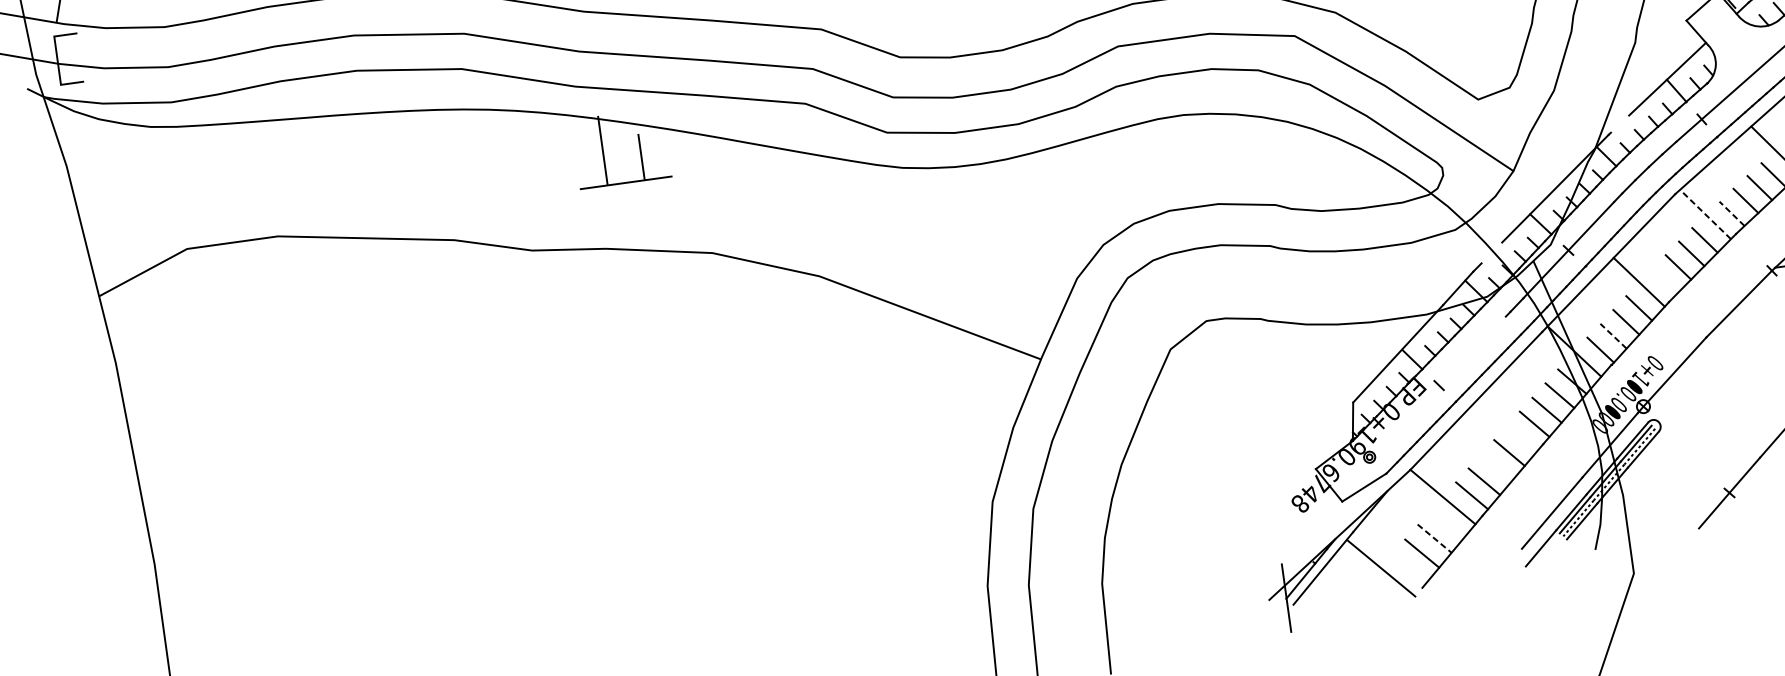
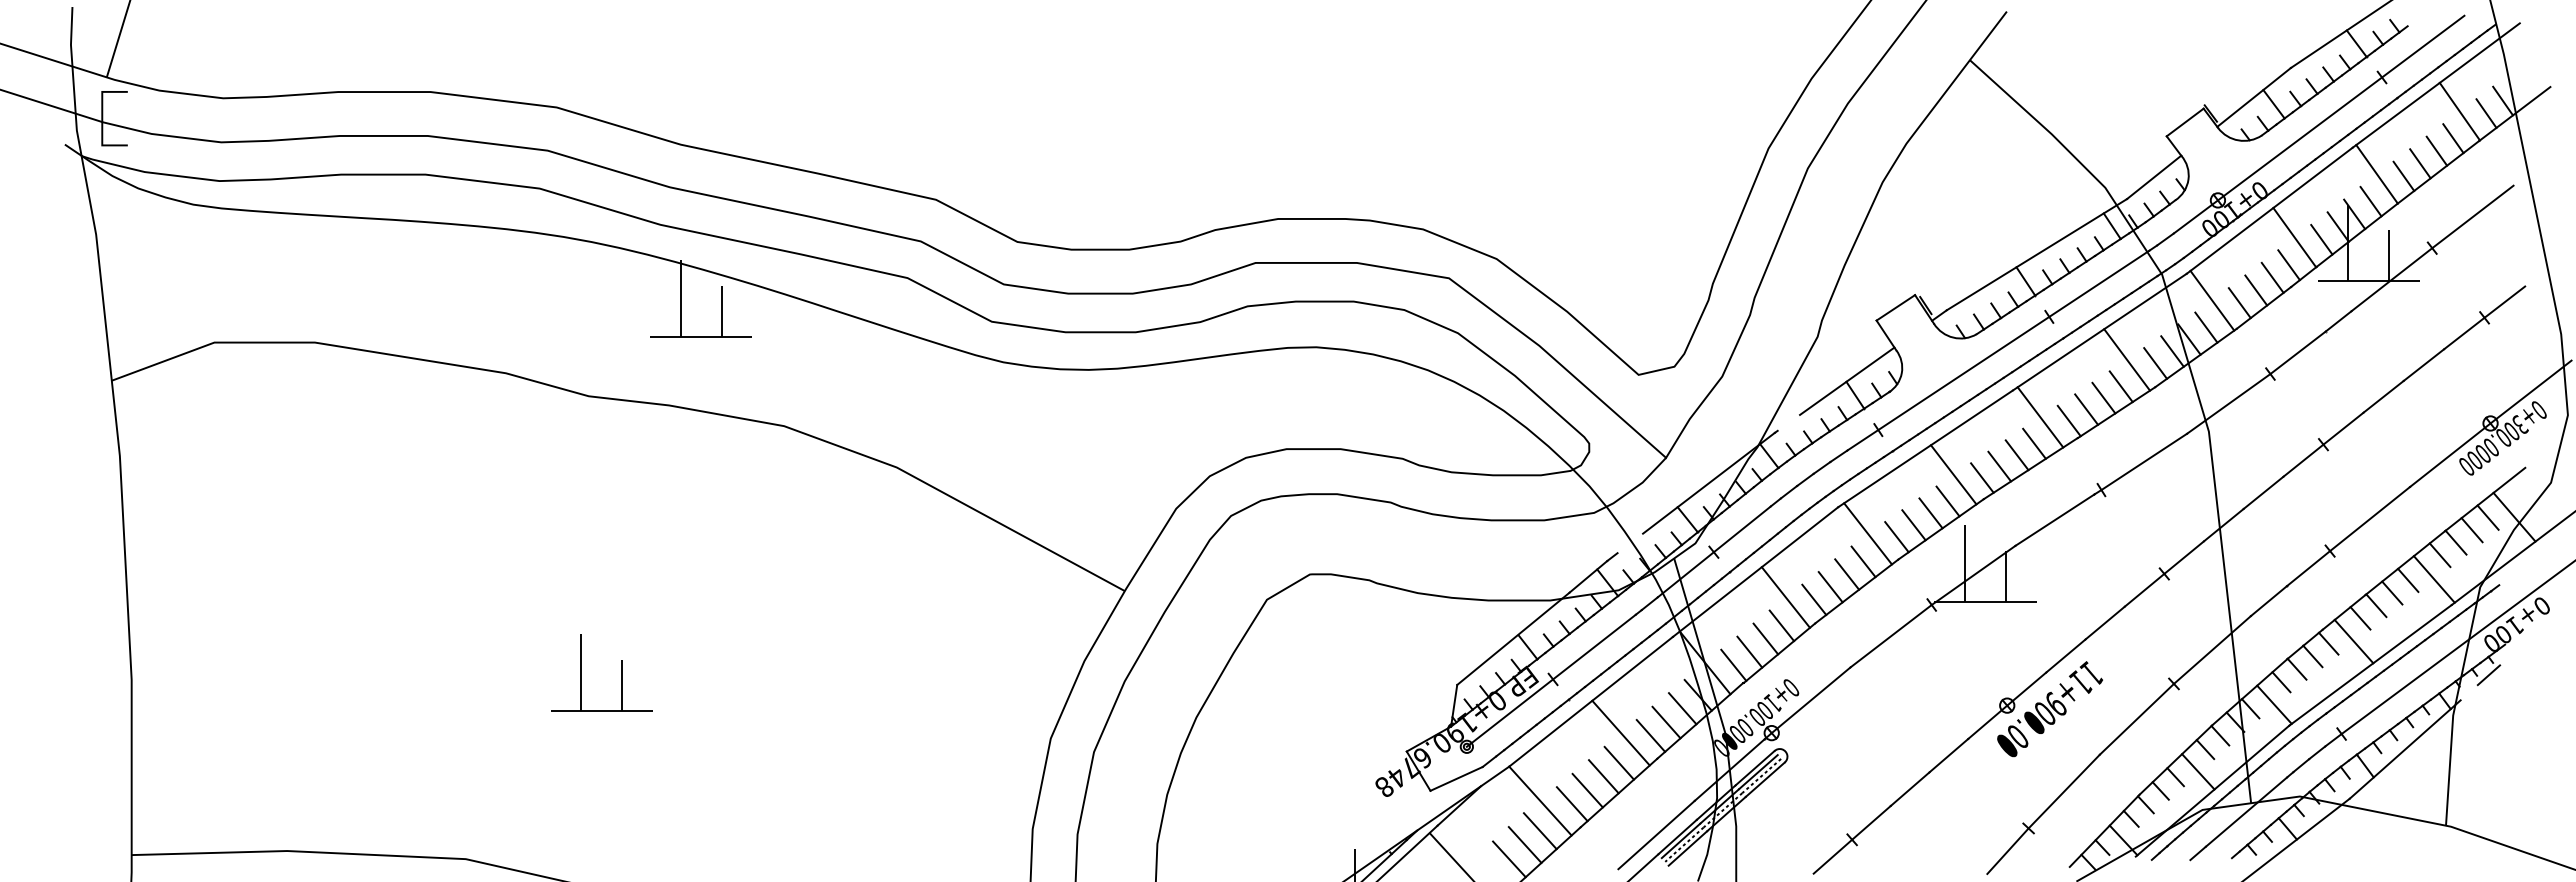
line: (1731, 213) -> (1896, 536), dashed -> solid
line: (1705, 214) -> (1868, 533), dashed -> solid
line: (1665, 280) -> (1814, 599), added
line: (1613, 336) -> (1749, 652), dashed -> solid
line: (1436, 386) -> (1550, 680), added
line: (1506, 425) -> (1620, 732), added
line: (1496, 466) -> (1603, 776), added
part: (560, 501) -> (581, 672), added
line: (1445, 524) -> (1539, 831), added
line: (1435, 539) -> (1525, 845), dashed -> solid

